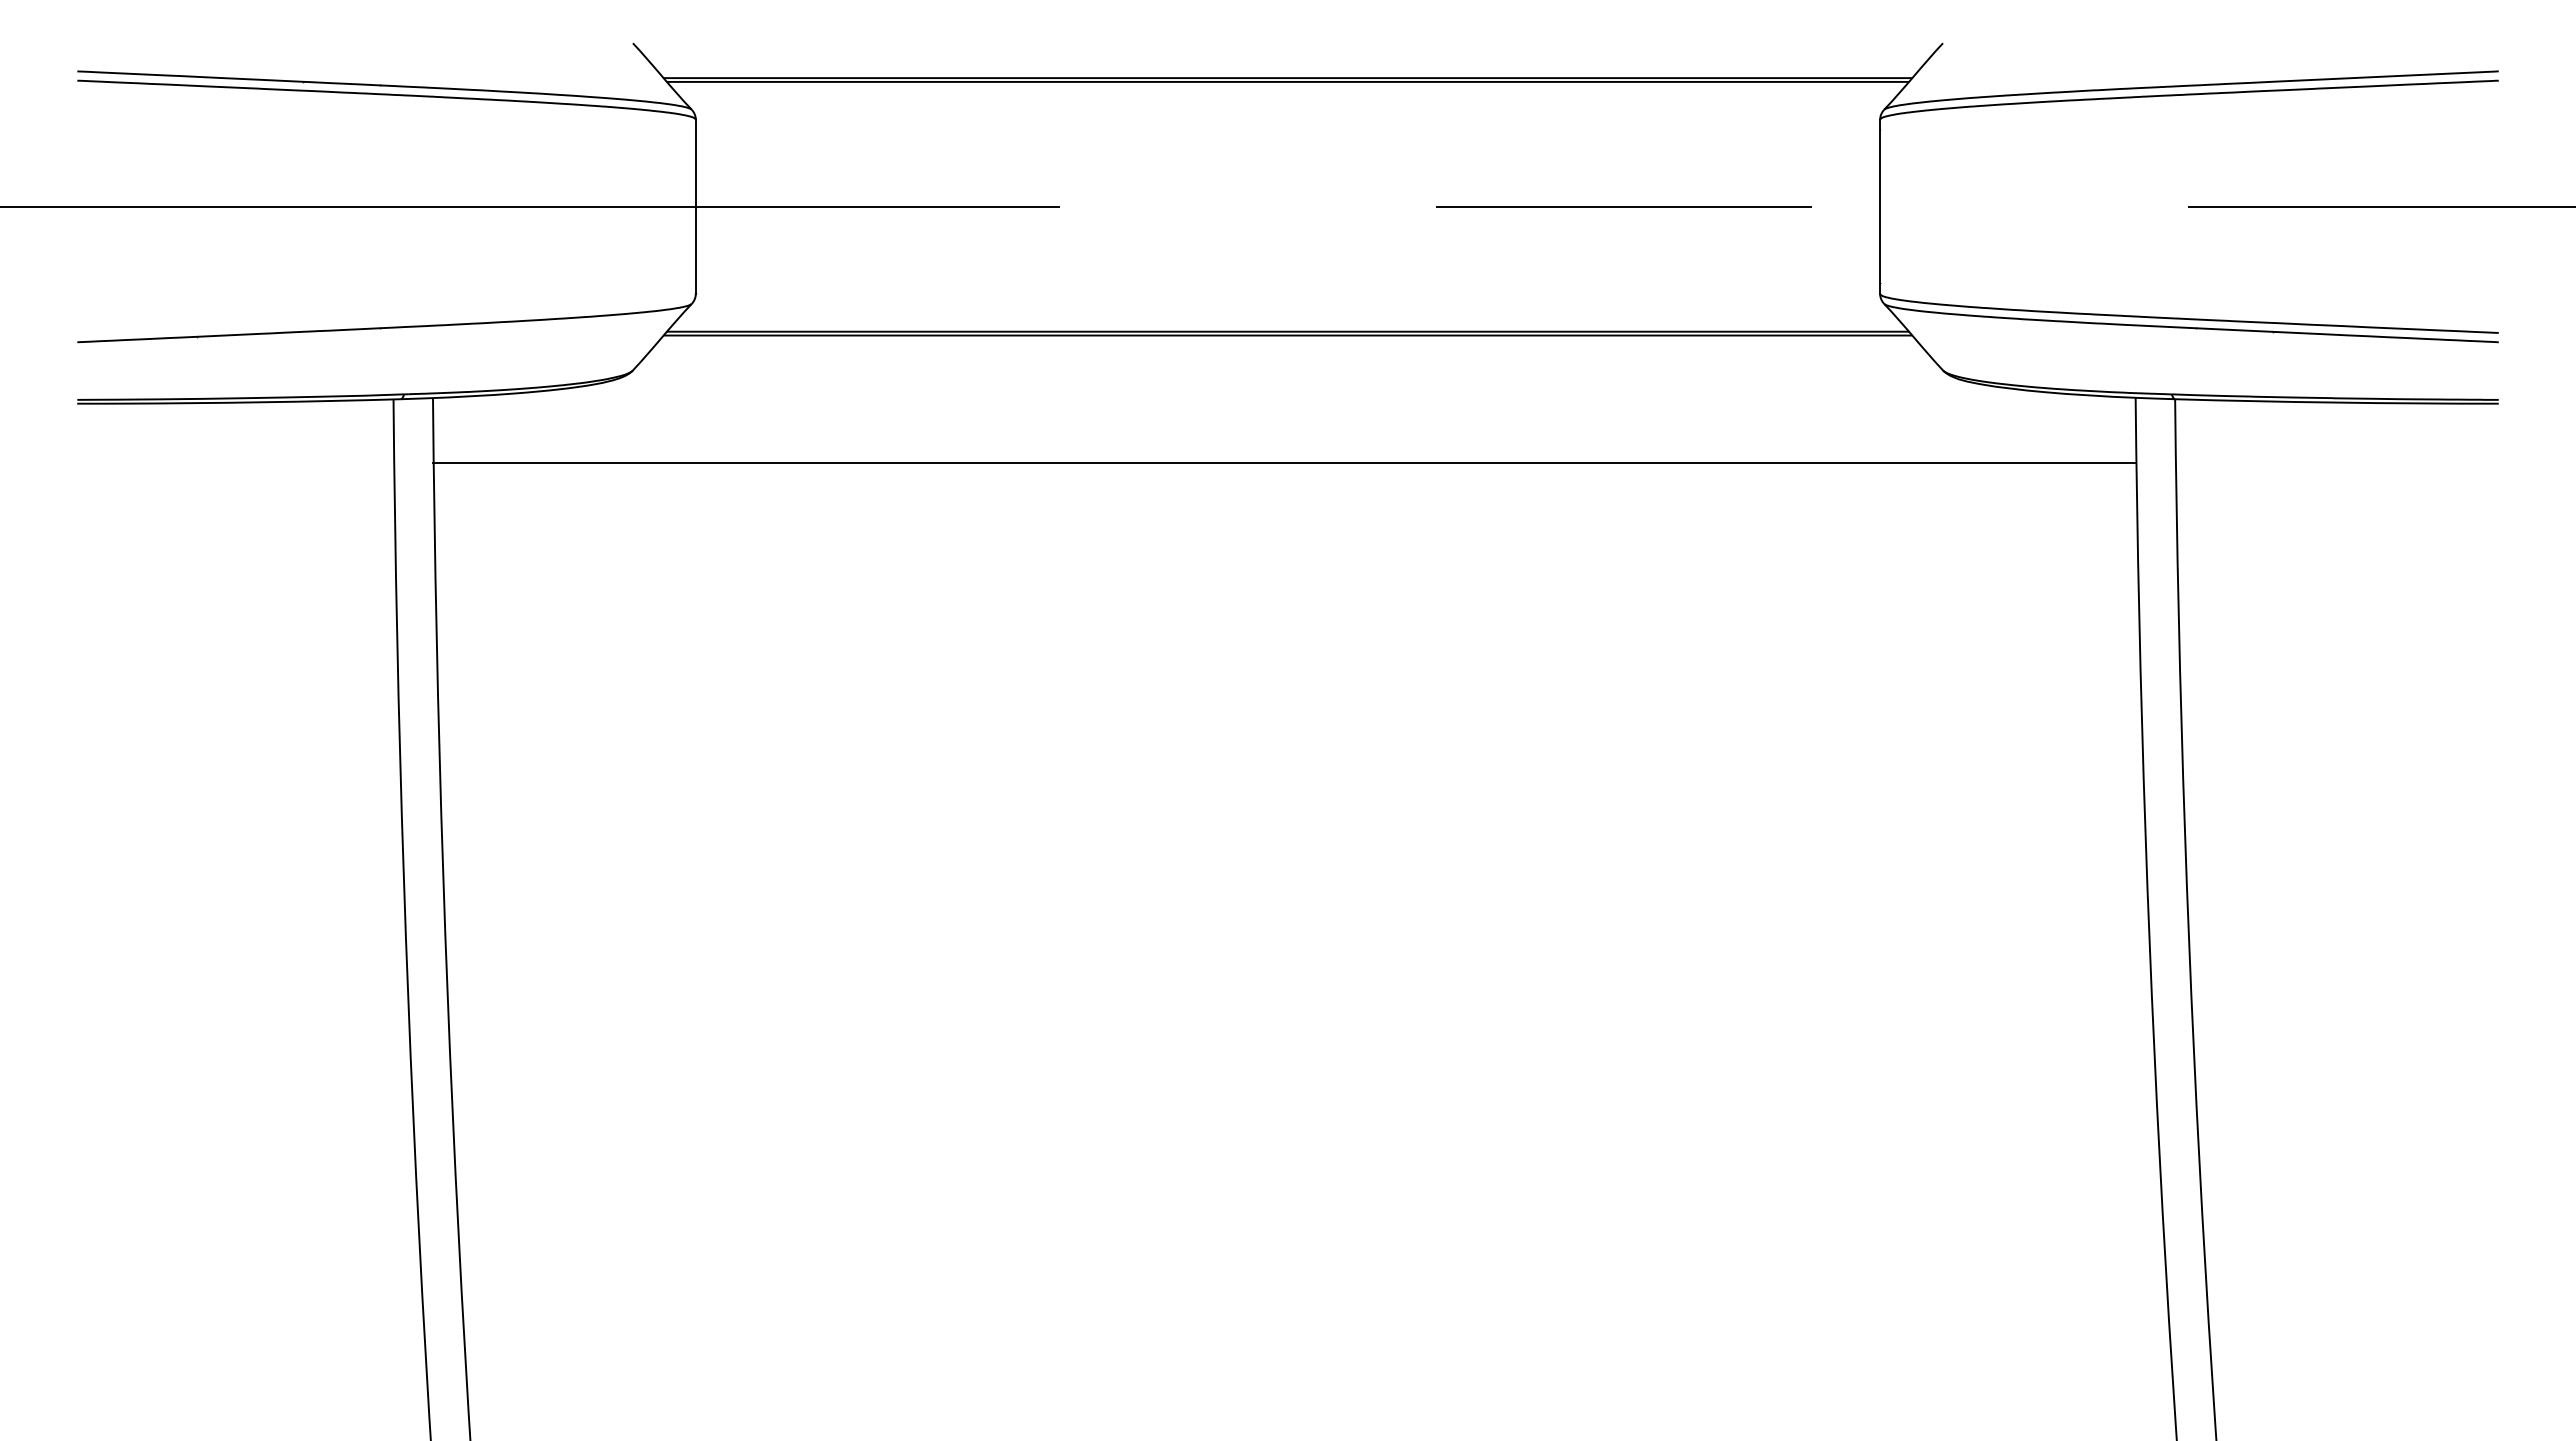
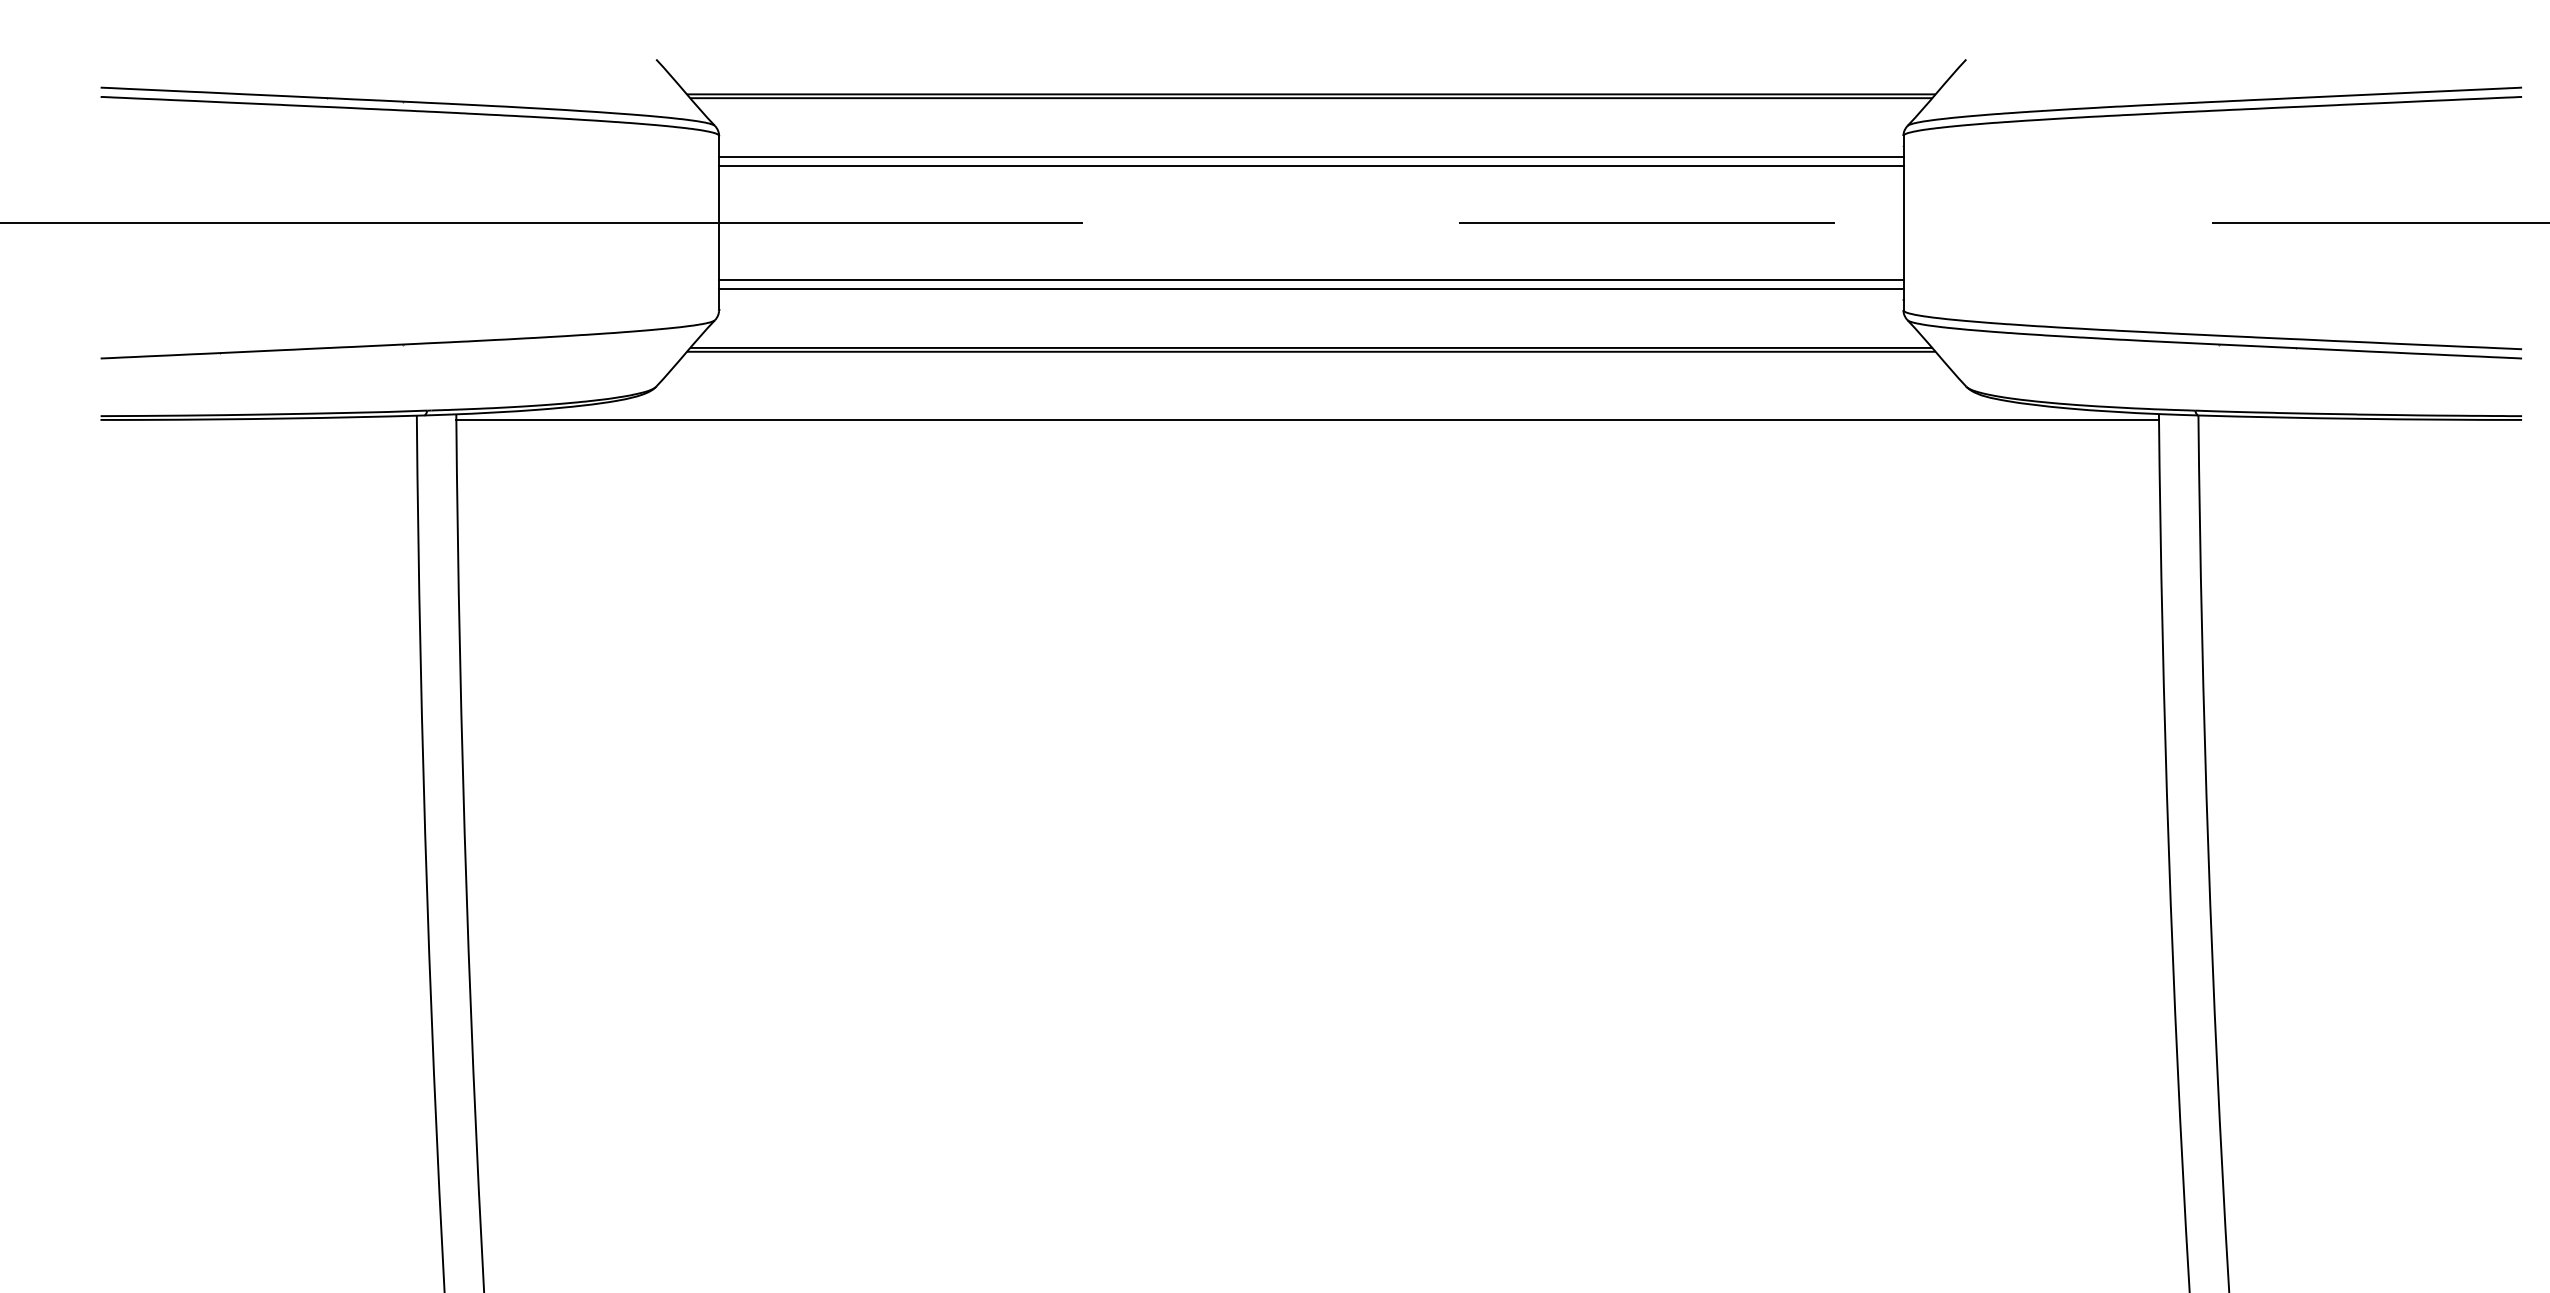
line: (1287, 140) -> (1310, 156), added
line: (1287, 149) -> (1310, 165), added
line: (1287, 263) -> (1310, 279), added
line: (1287, 273) -> (1310, 289), added
line: (1284, 462) -> (1307, 419), moved

